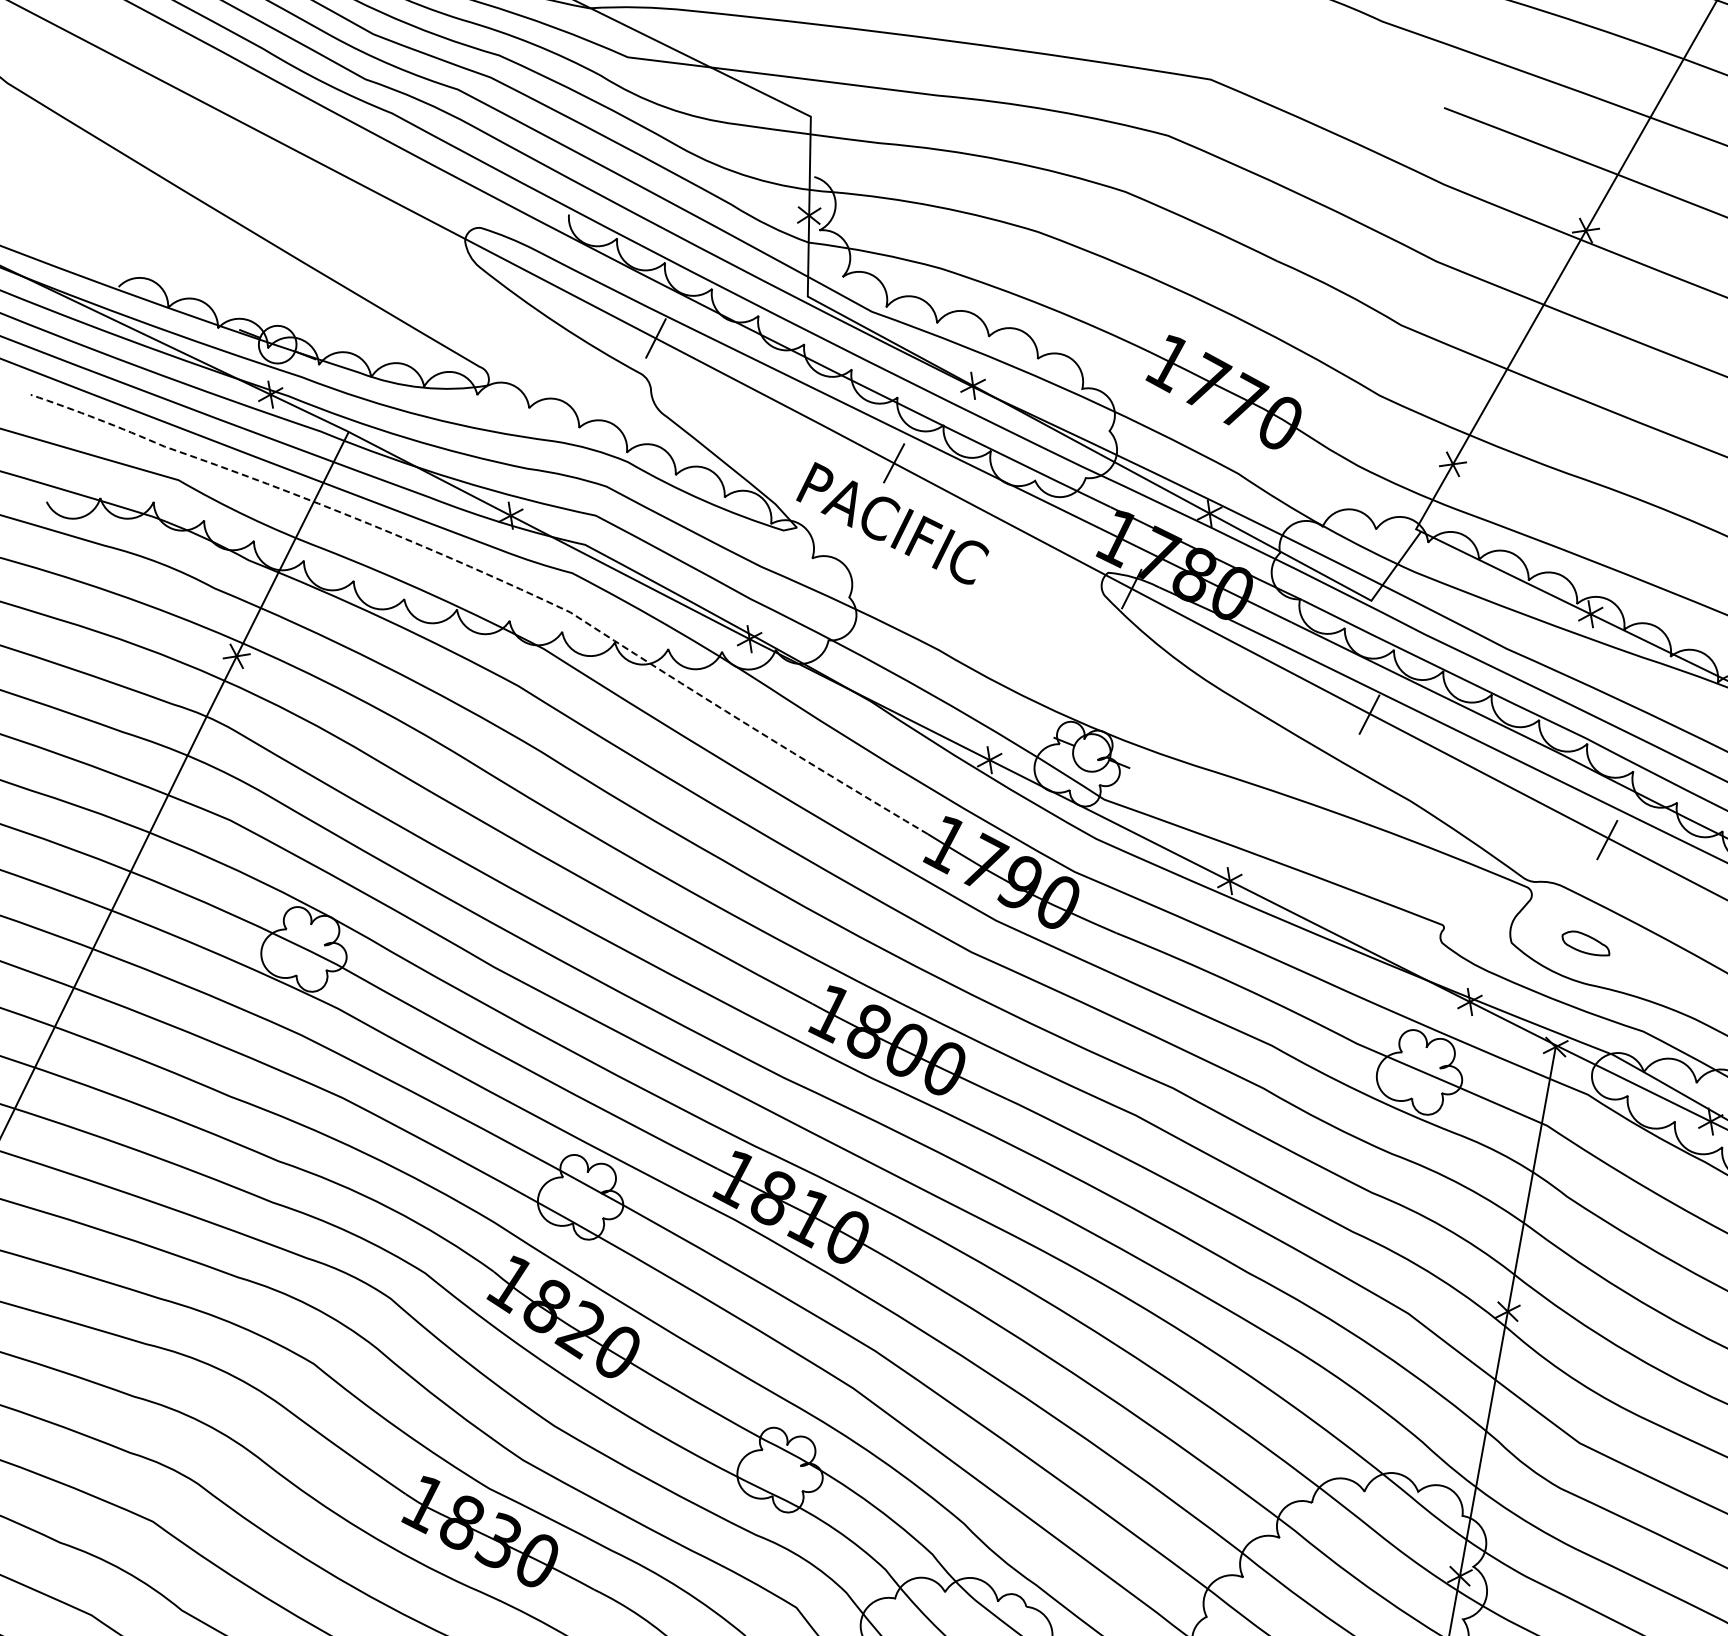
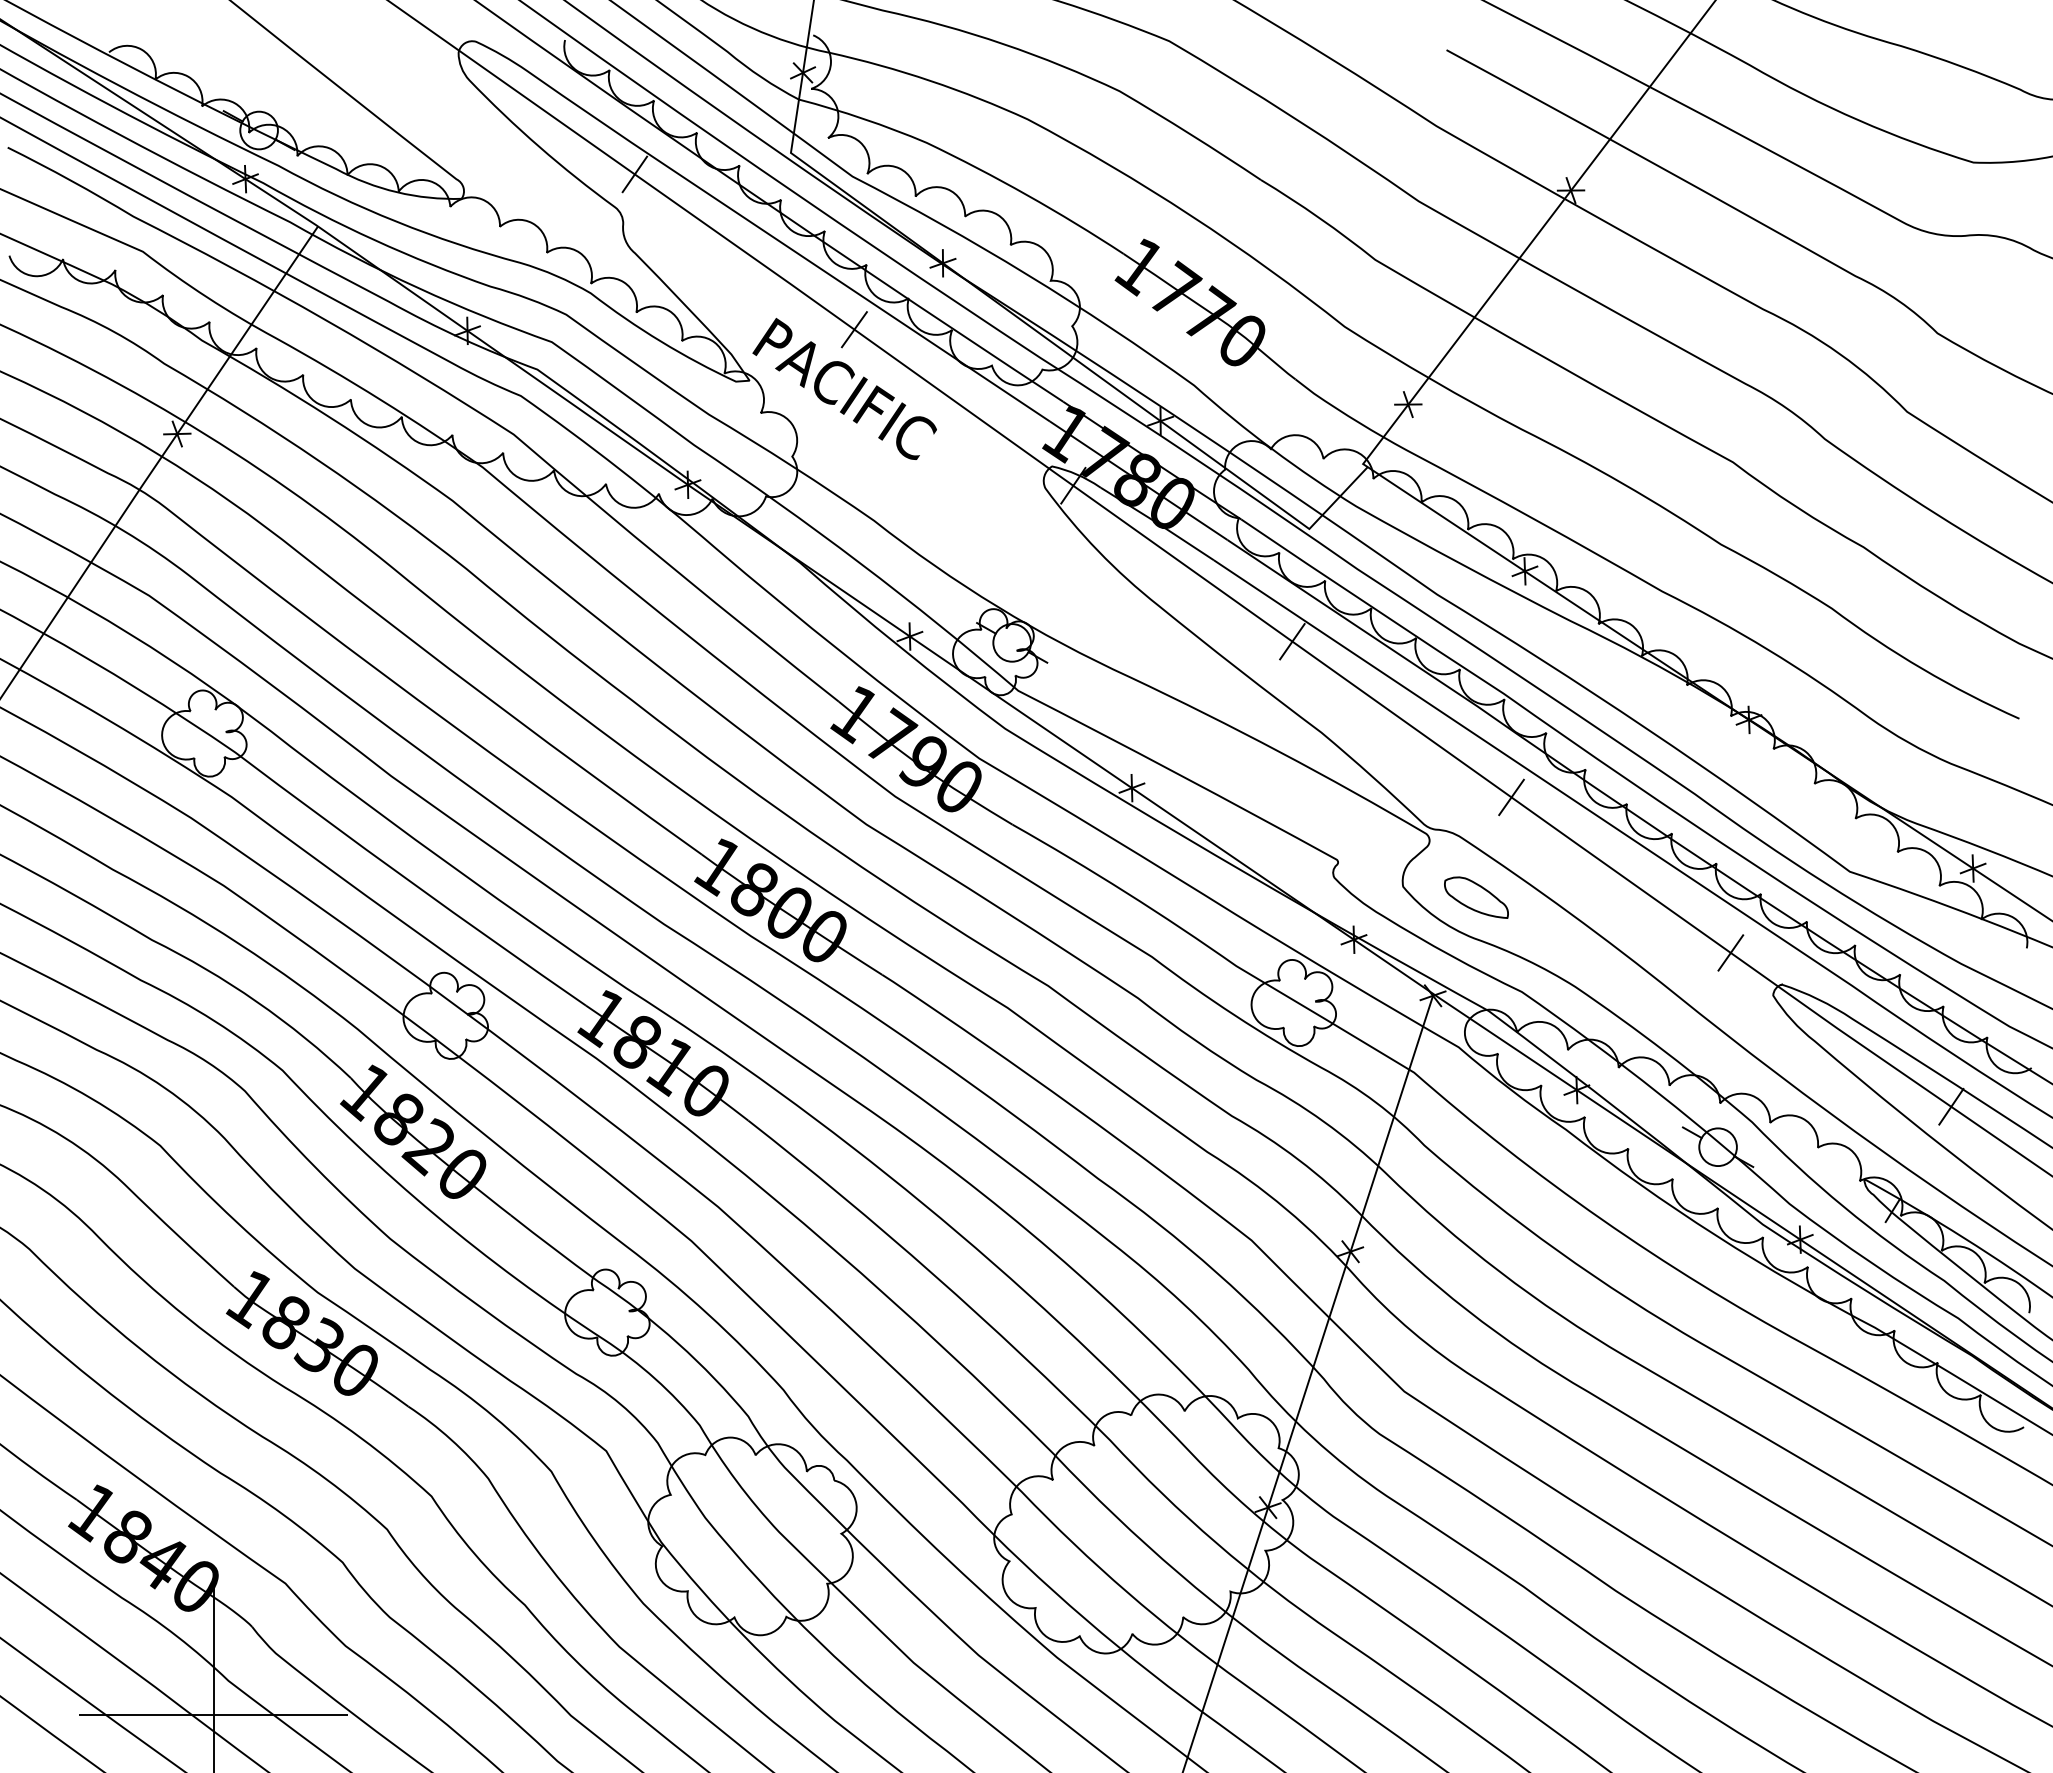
line: (494, 577) -> (443, 390), dashed -> solid
part: (1585, 943) -> (1476, 897), size x1.43

